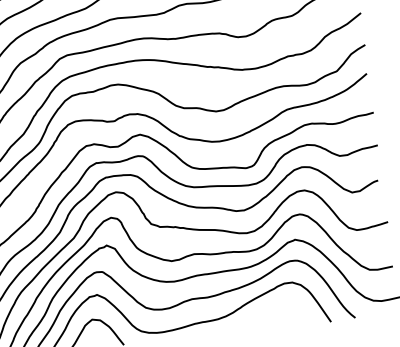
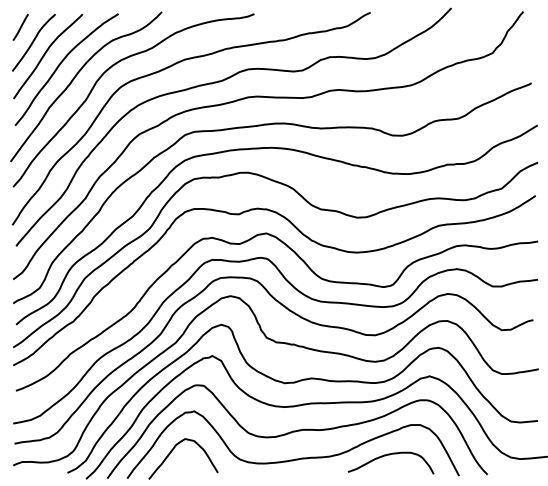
curve: (270, 311) -> (390, 455), added

